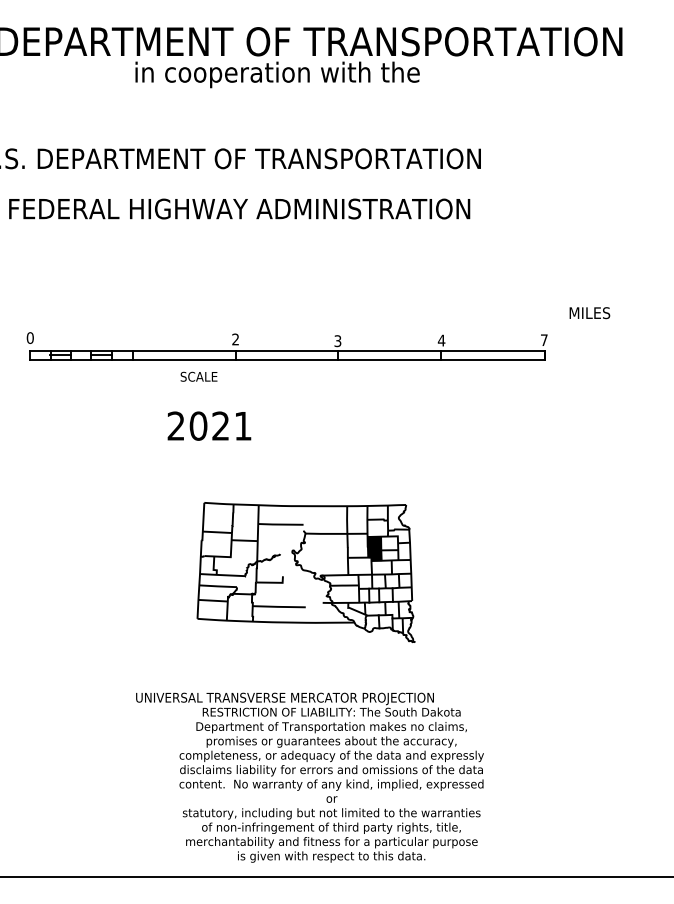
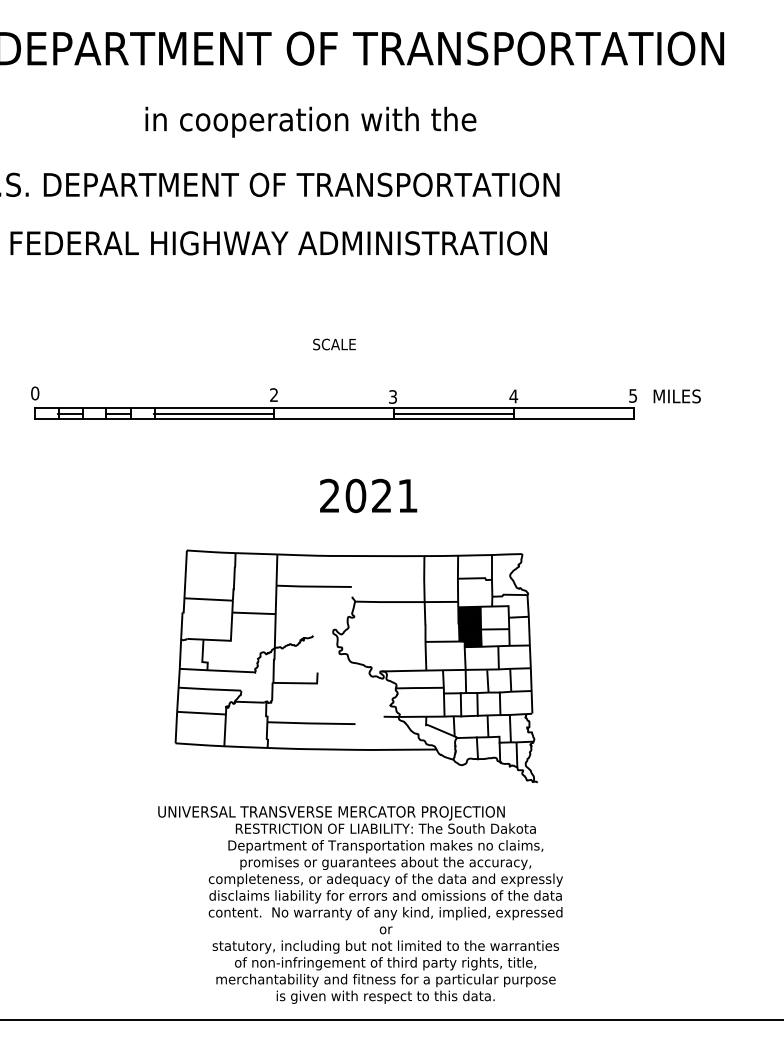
text: (277, 74) -> (310, 121), moved
text: (589, 313) -> (676, 396), moved
text: (544, 339) -> (633, 395), 7 -> 5
line: (183, 355) -> (213, 413), added
line: (389, 355) -> (453, 413), added
text: (199, 376) -> (334, 344), moved
text: (209, 425) -> (368, 495), moved
part: (305, 571) -> (355, 665), size x1.43

